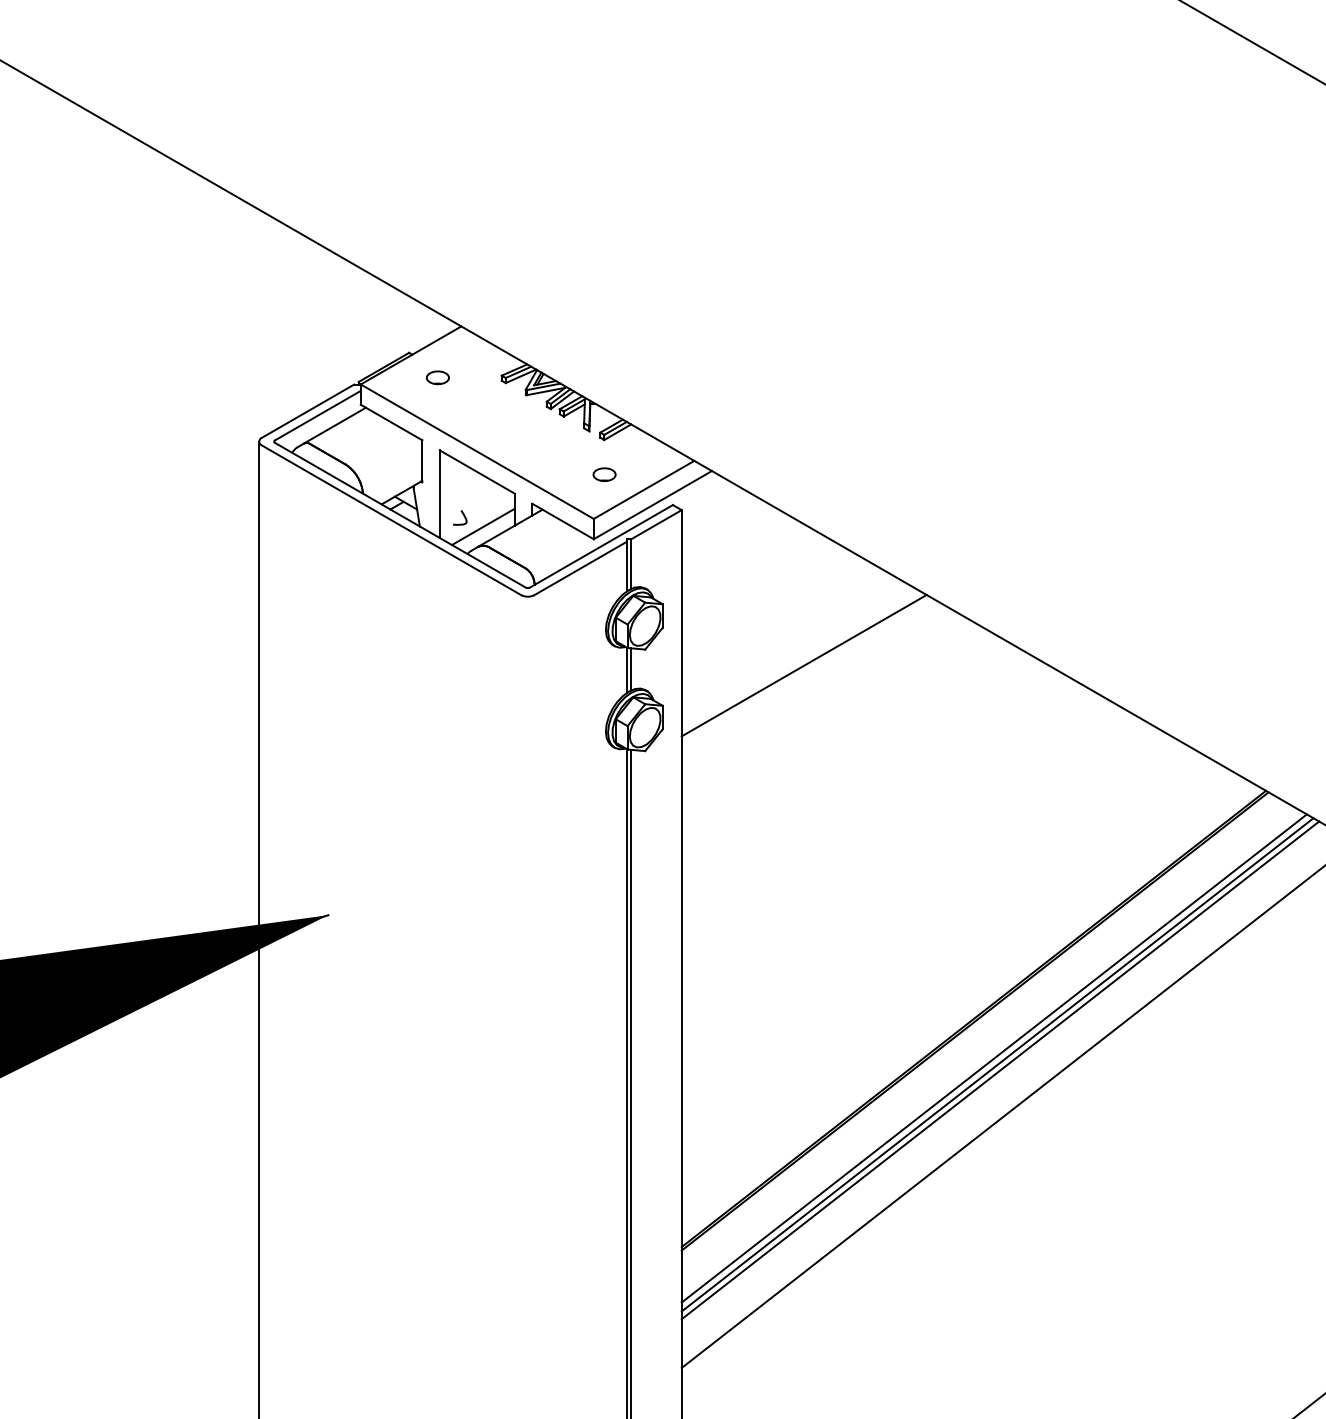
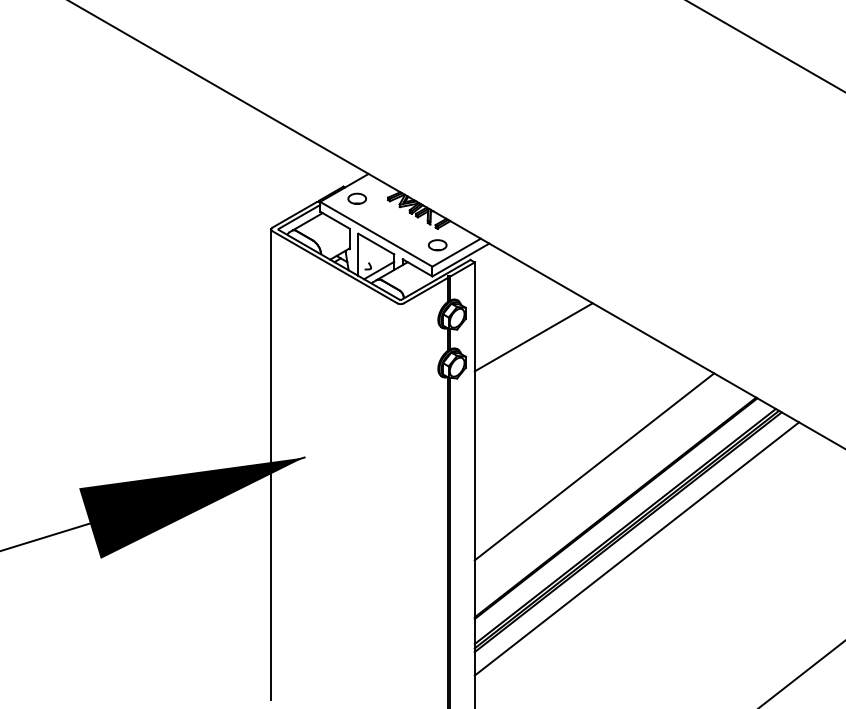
part: (438, 377) -> (357, 198), size x1.67
part: (604, 474) -> (437, 245), size x1.67
line: (930, 933) -> (594, 466), added

